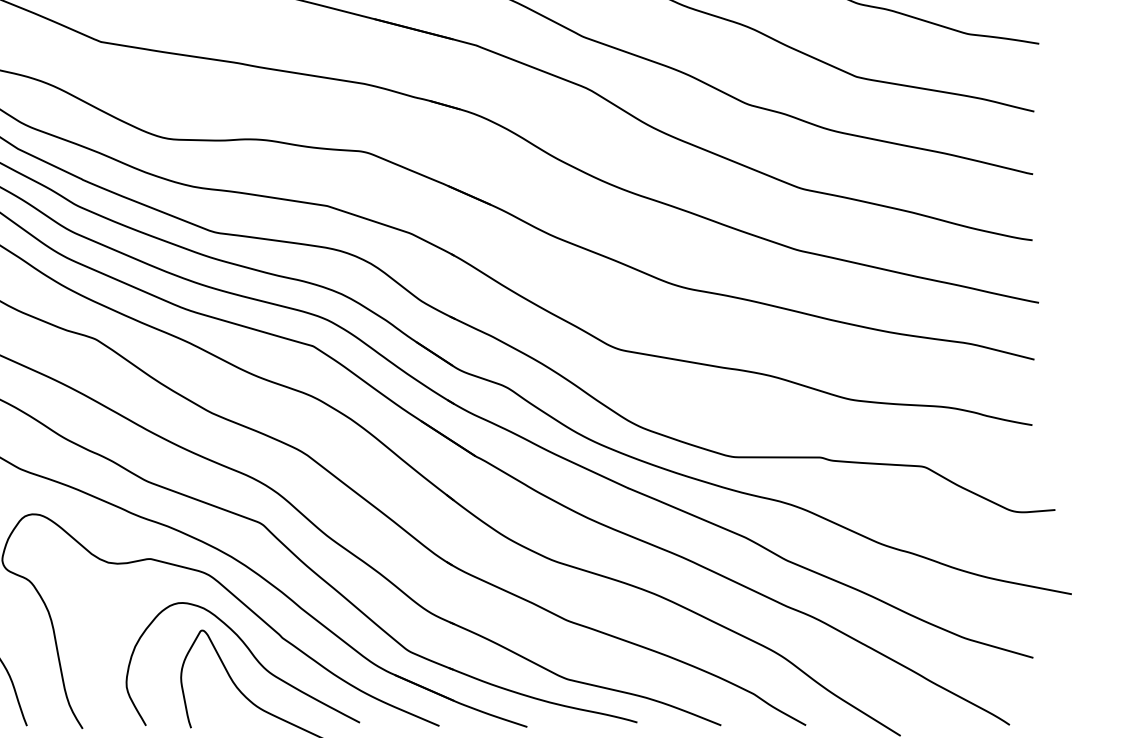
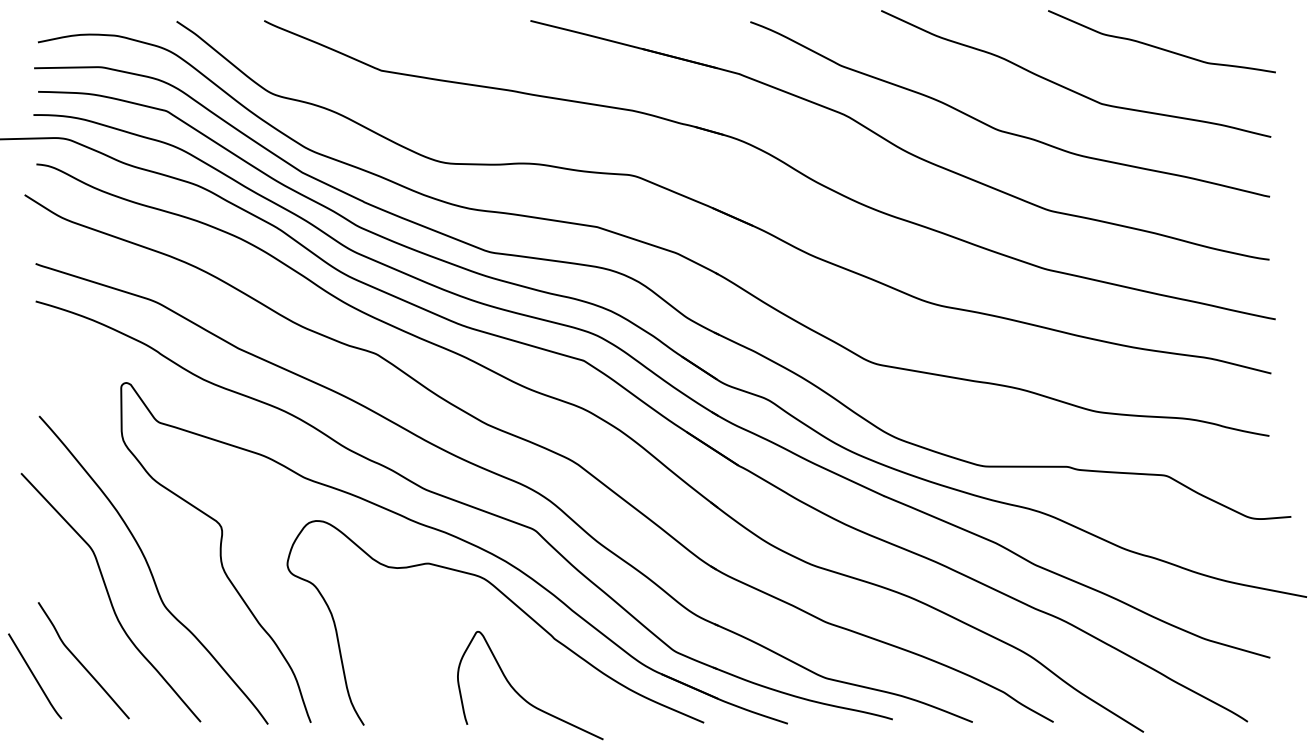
curve: (251, 654) -> (524, 654), removed

